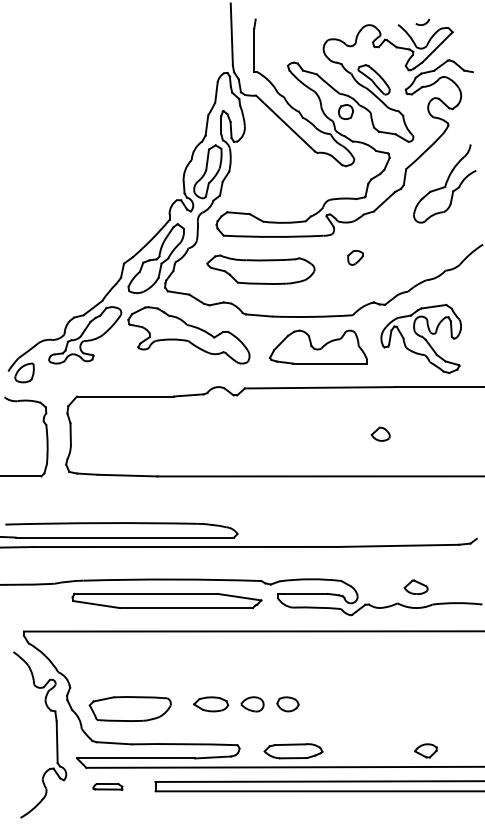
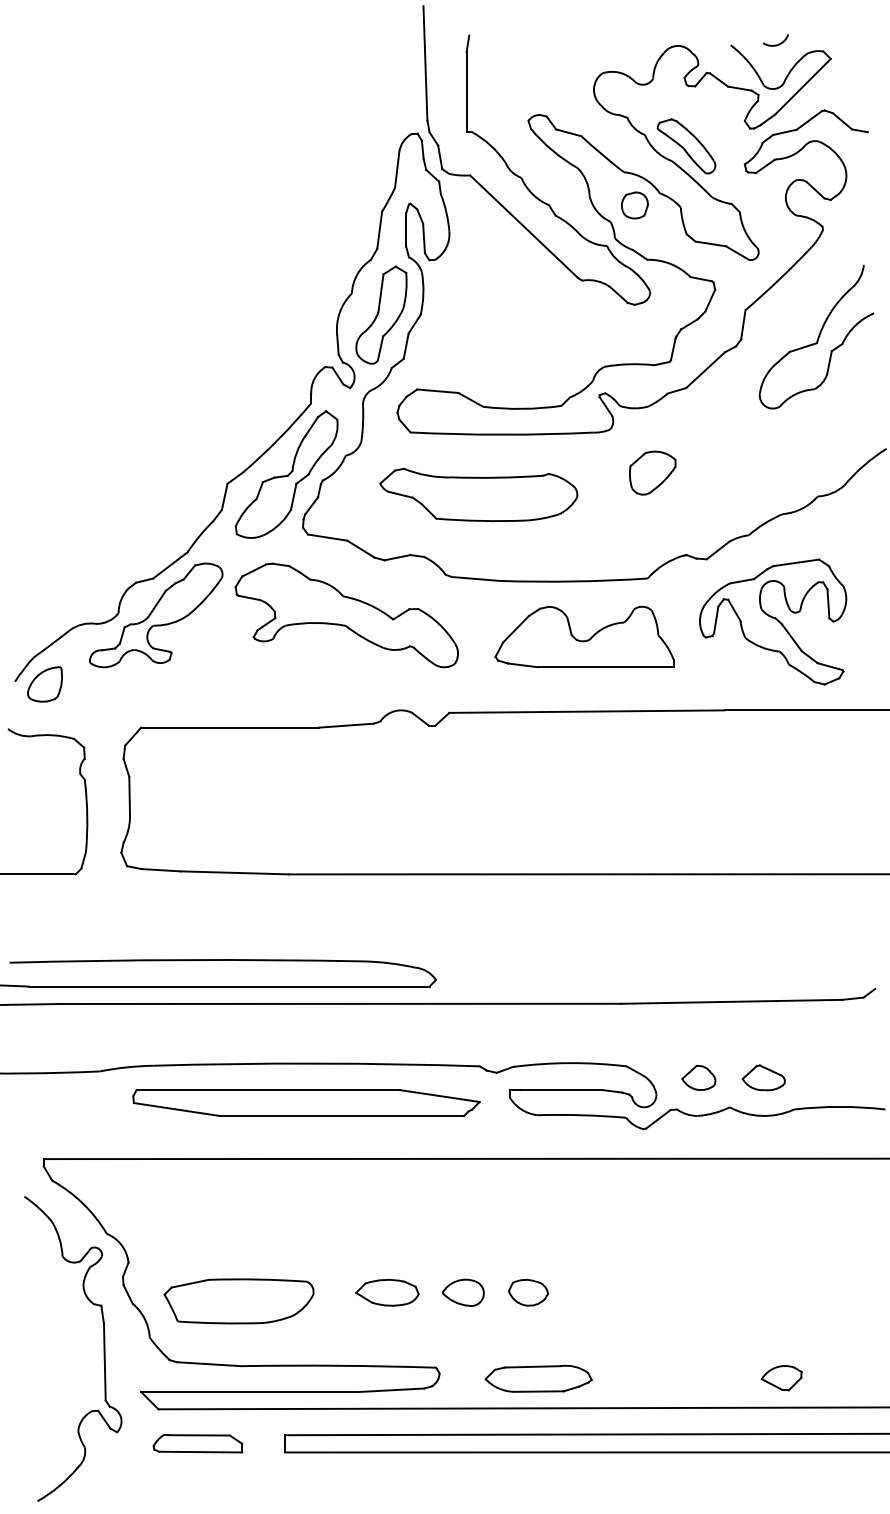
part: (355, 257) -> (652, 472), size x1.67
part: (380, 433) -> (698, 1076), moved
part: (107, 786) -> (197, 1443), size x1.67

